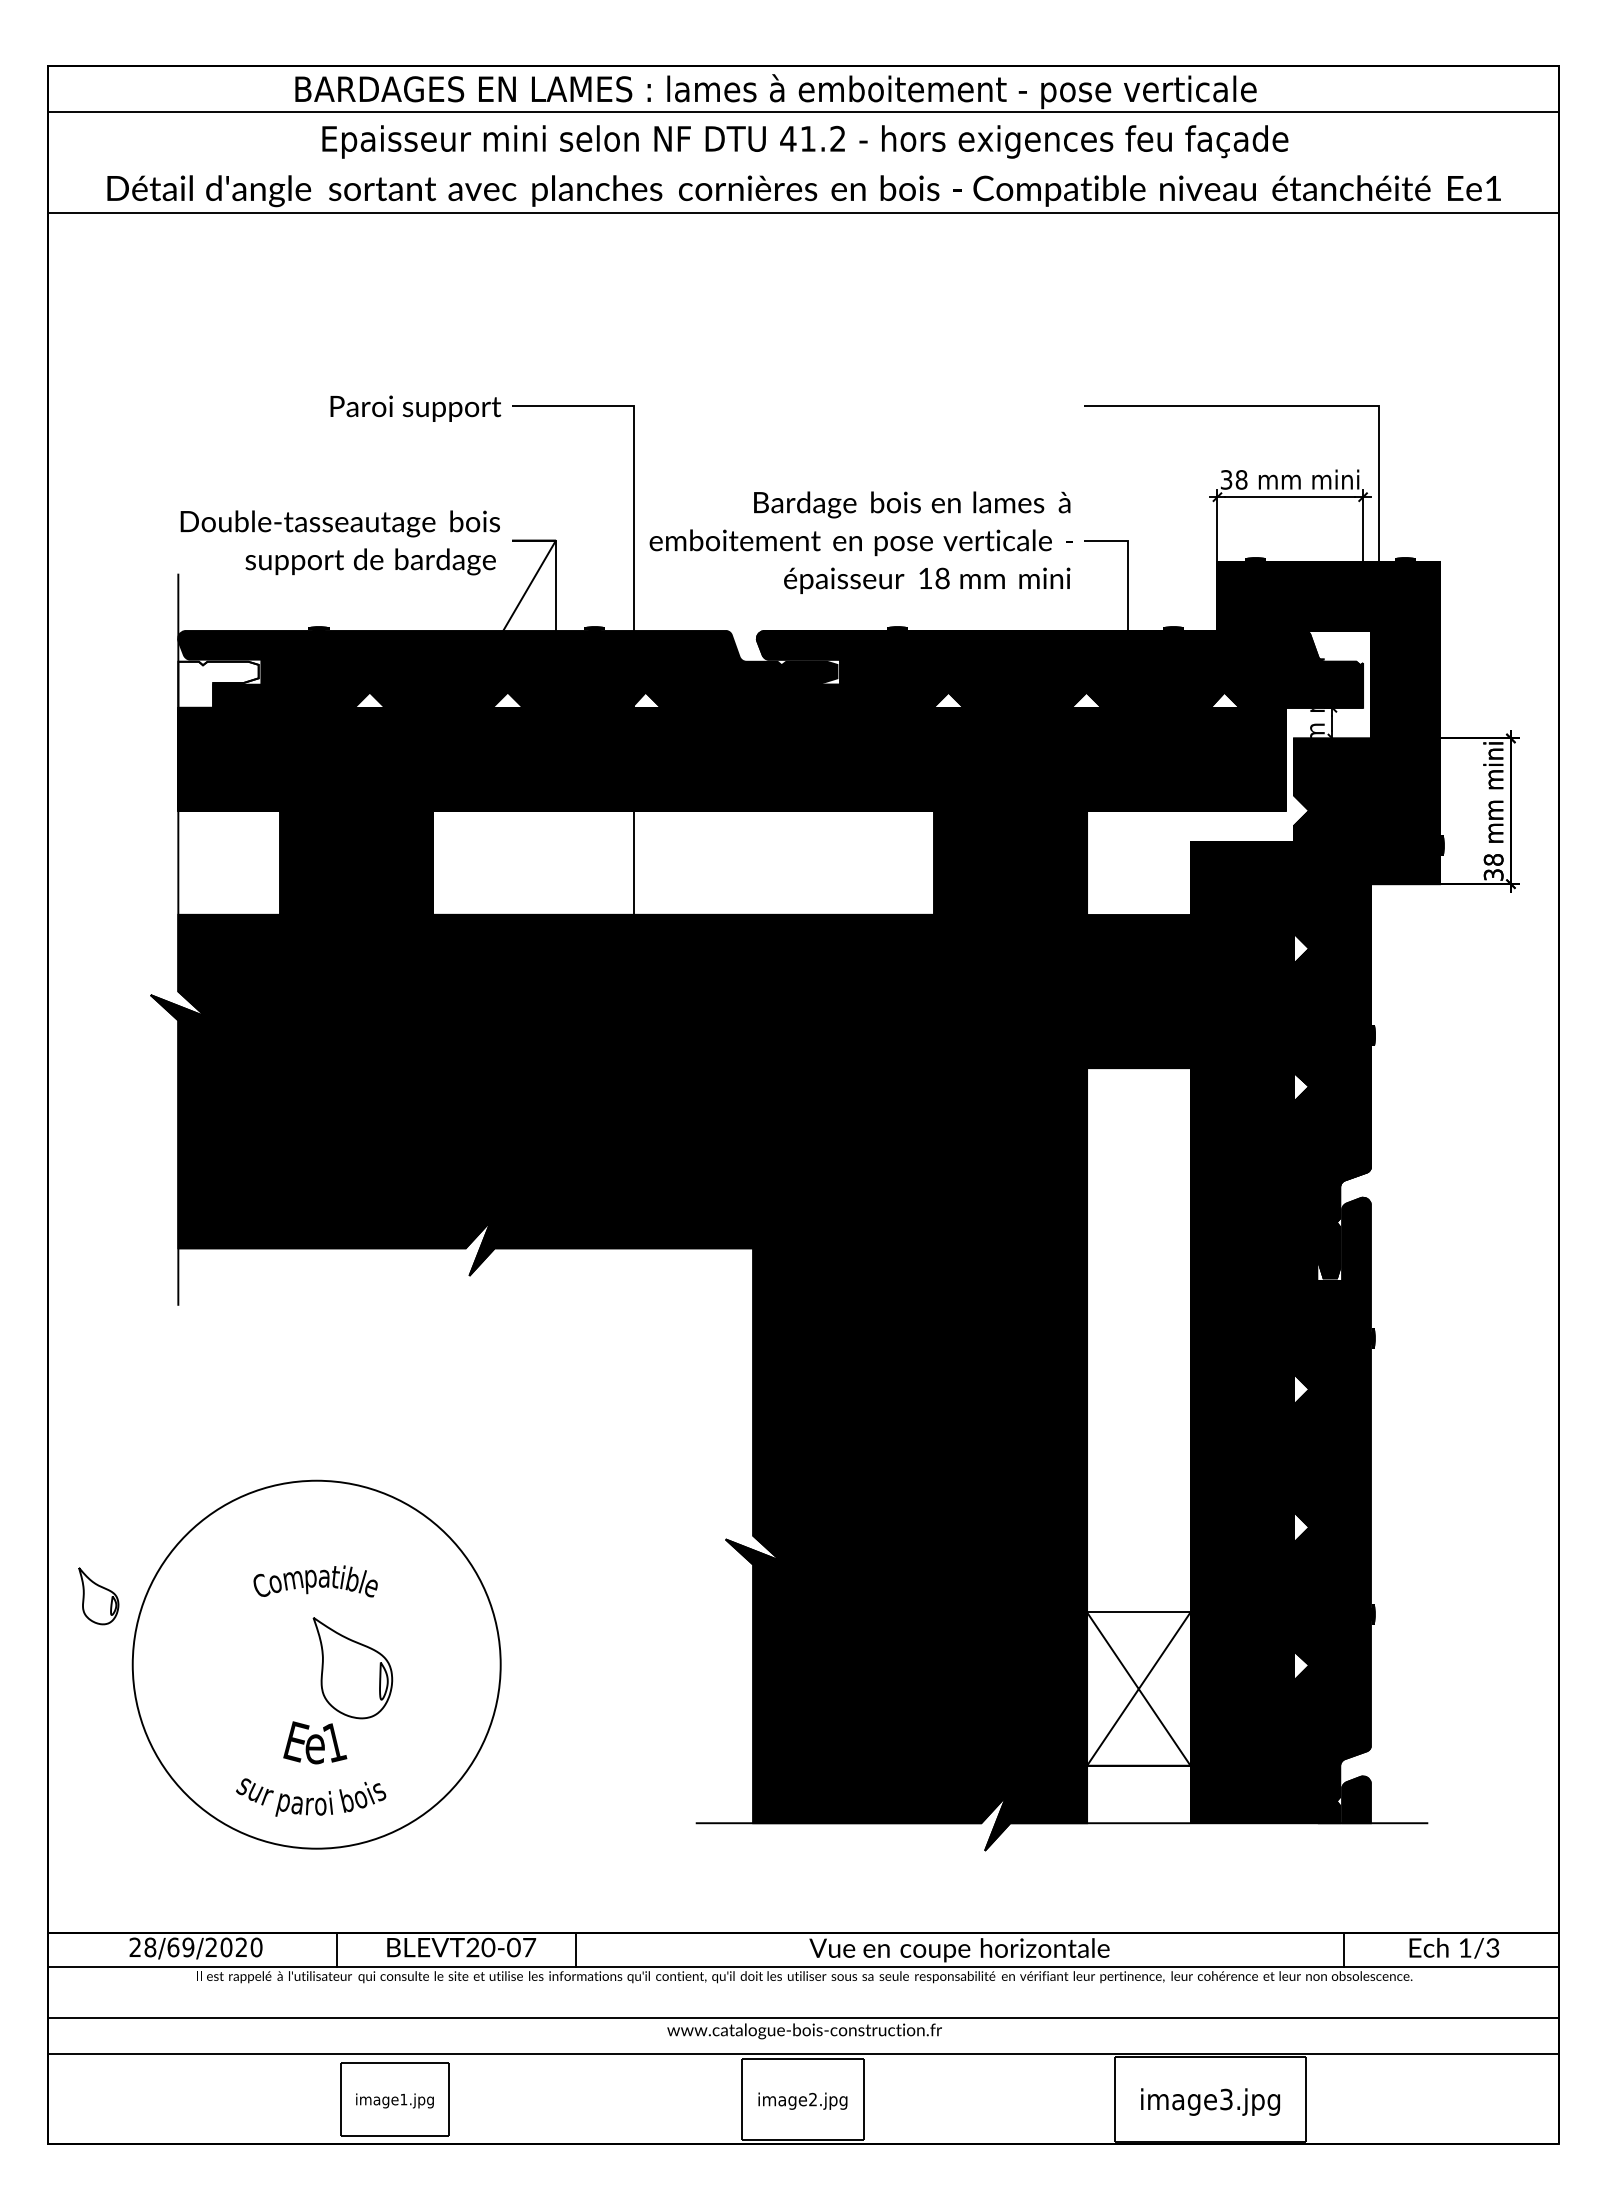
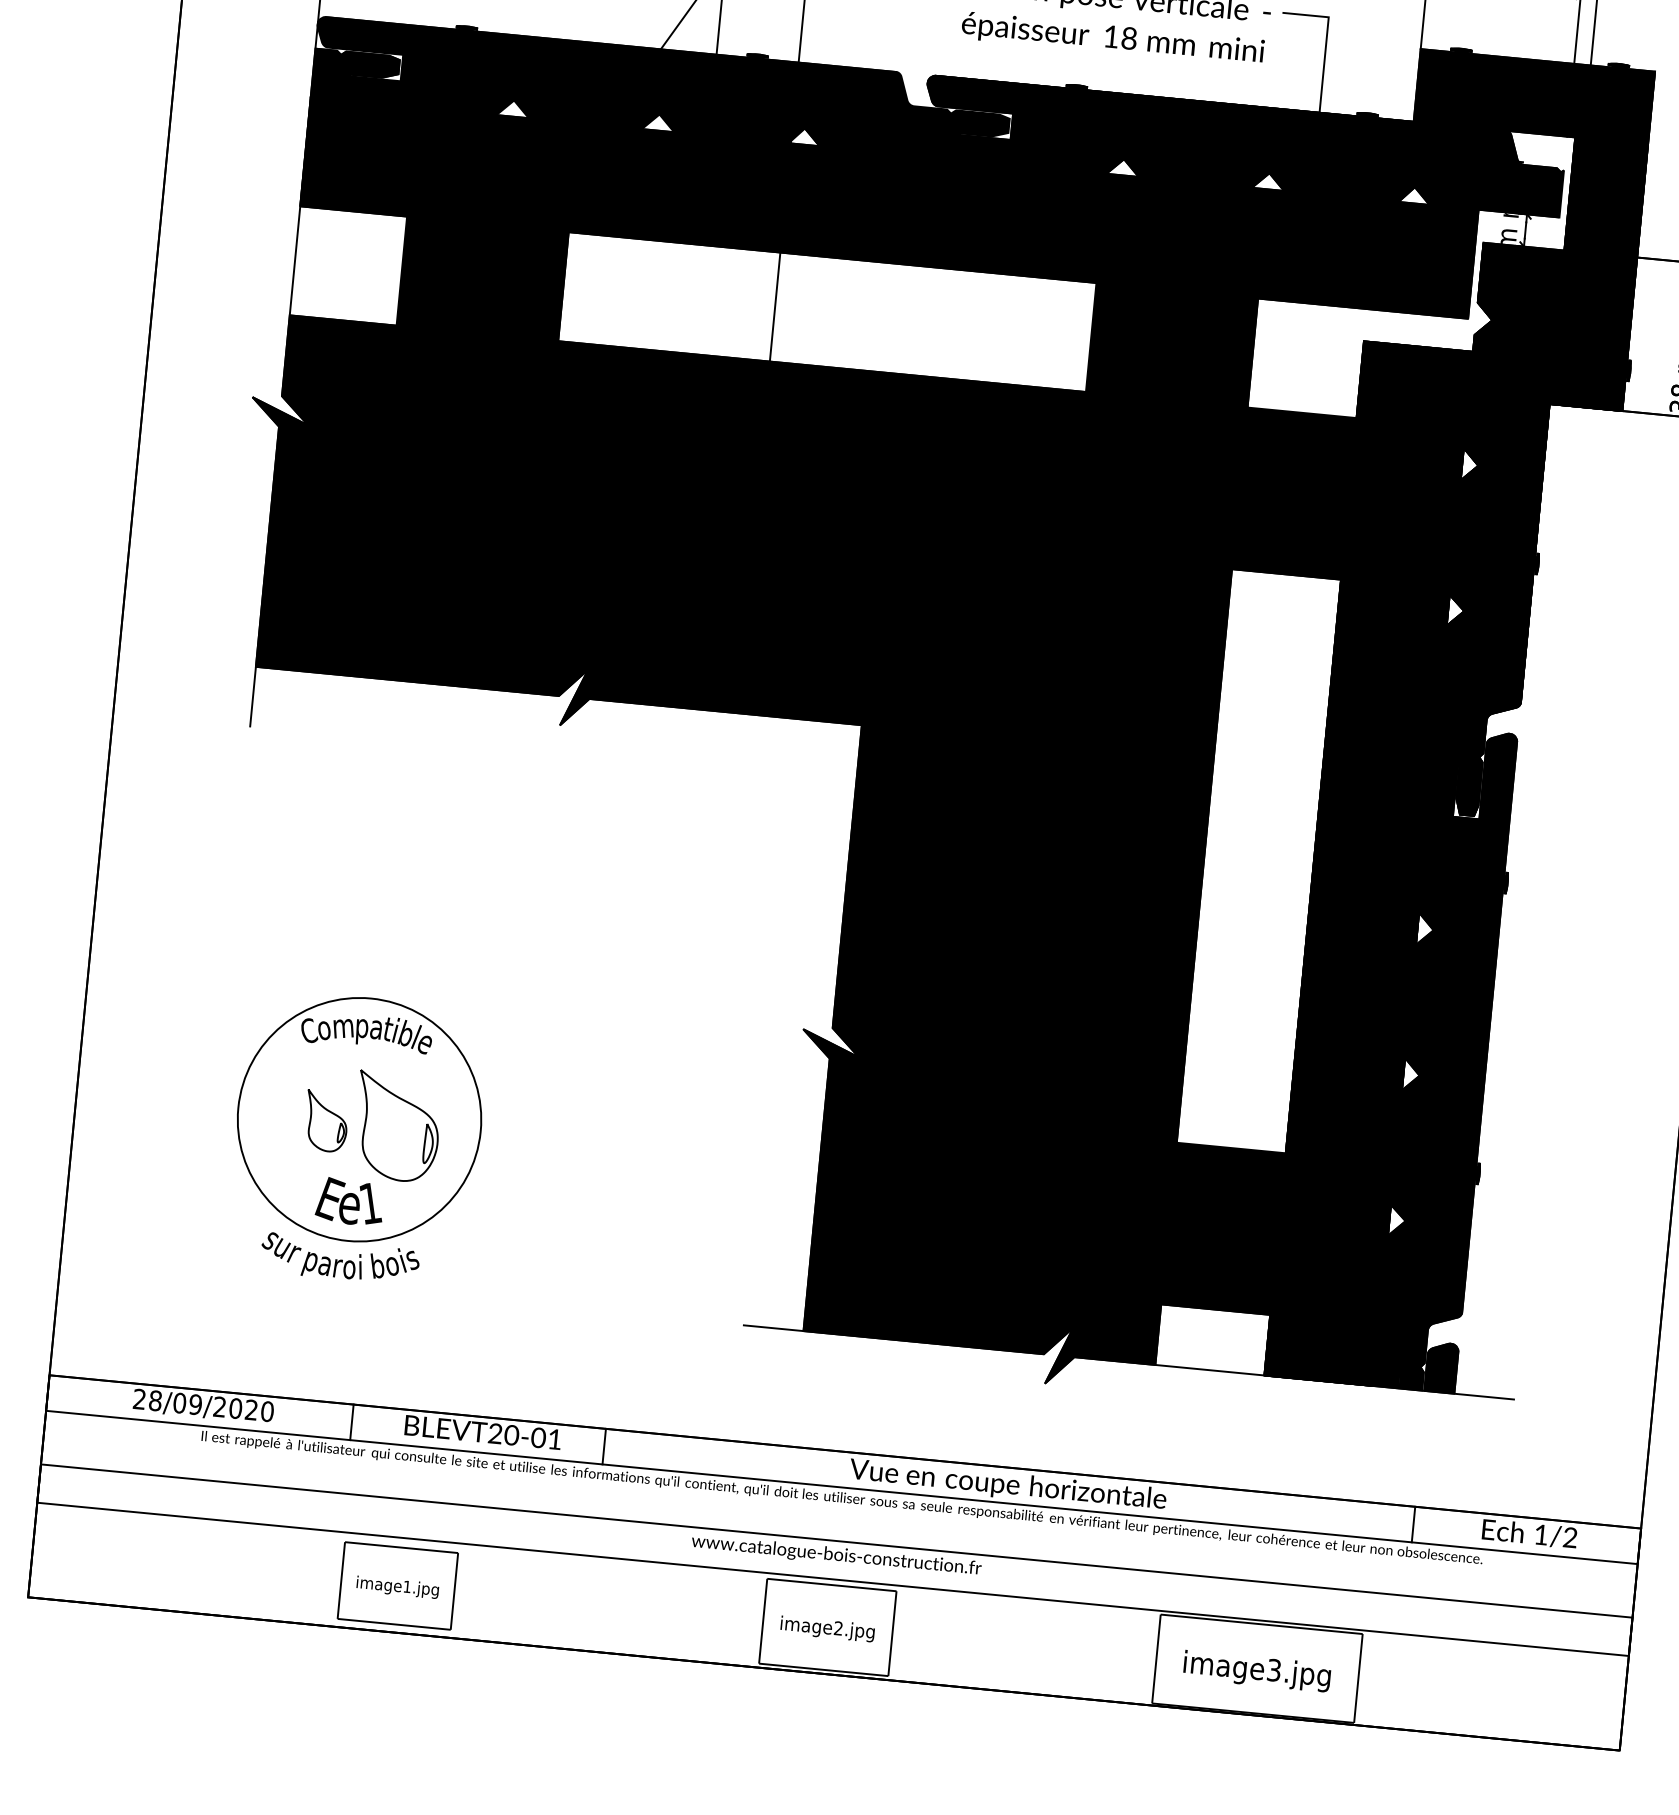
fill: (218, 684) -> (355, 76), added
part: (98, 1596) -> (326, 1121), moved
circle: (316, 1664) -> (359, 1119), size x0.62
fill: (1138, 1688) -> (1223, 1228), added
text: (173, 1946) -> (179, 1402), 28/69/2020 -> 28/09/2020
text: (529, 1947) -> (555, 1439), \c16711848;BLEVT20-07 -> \c16711848;BLEVT20-01
text: (1492, 1950) -> (1569, 1540), 1/3 -> 1/2

